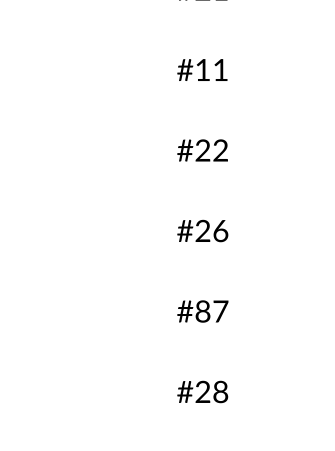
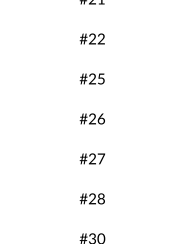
text: (211, 69) -> (96, 38), #11 -> #22
text: (219, 149) -> (100, 78), #22 -> #25
text: (202, 312) -> (92, 159), #87 -> #27

